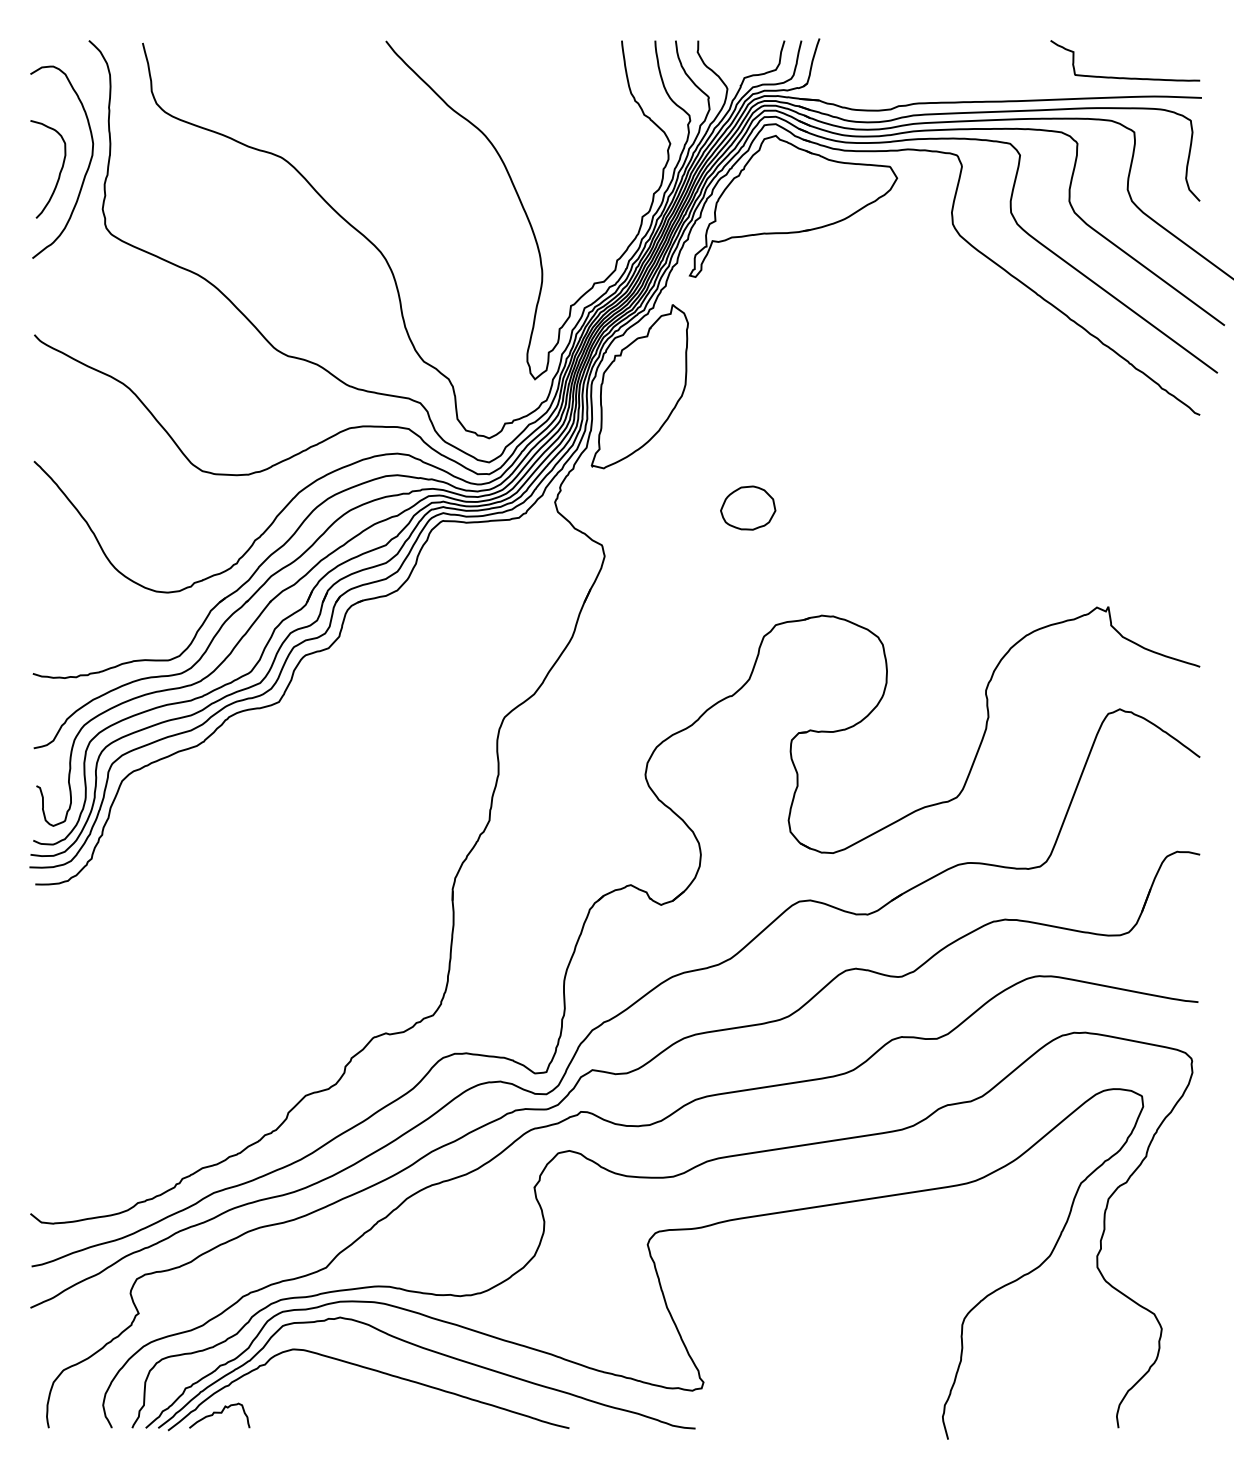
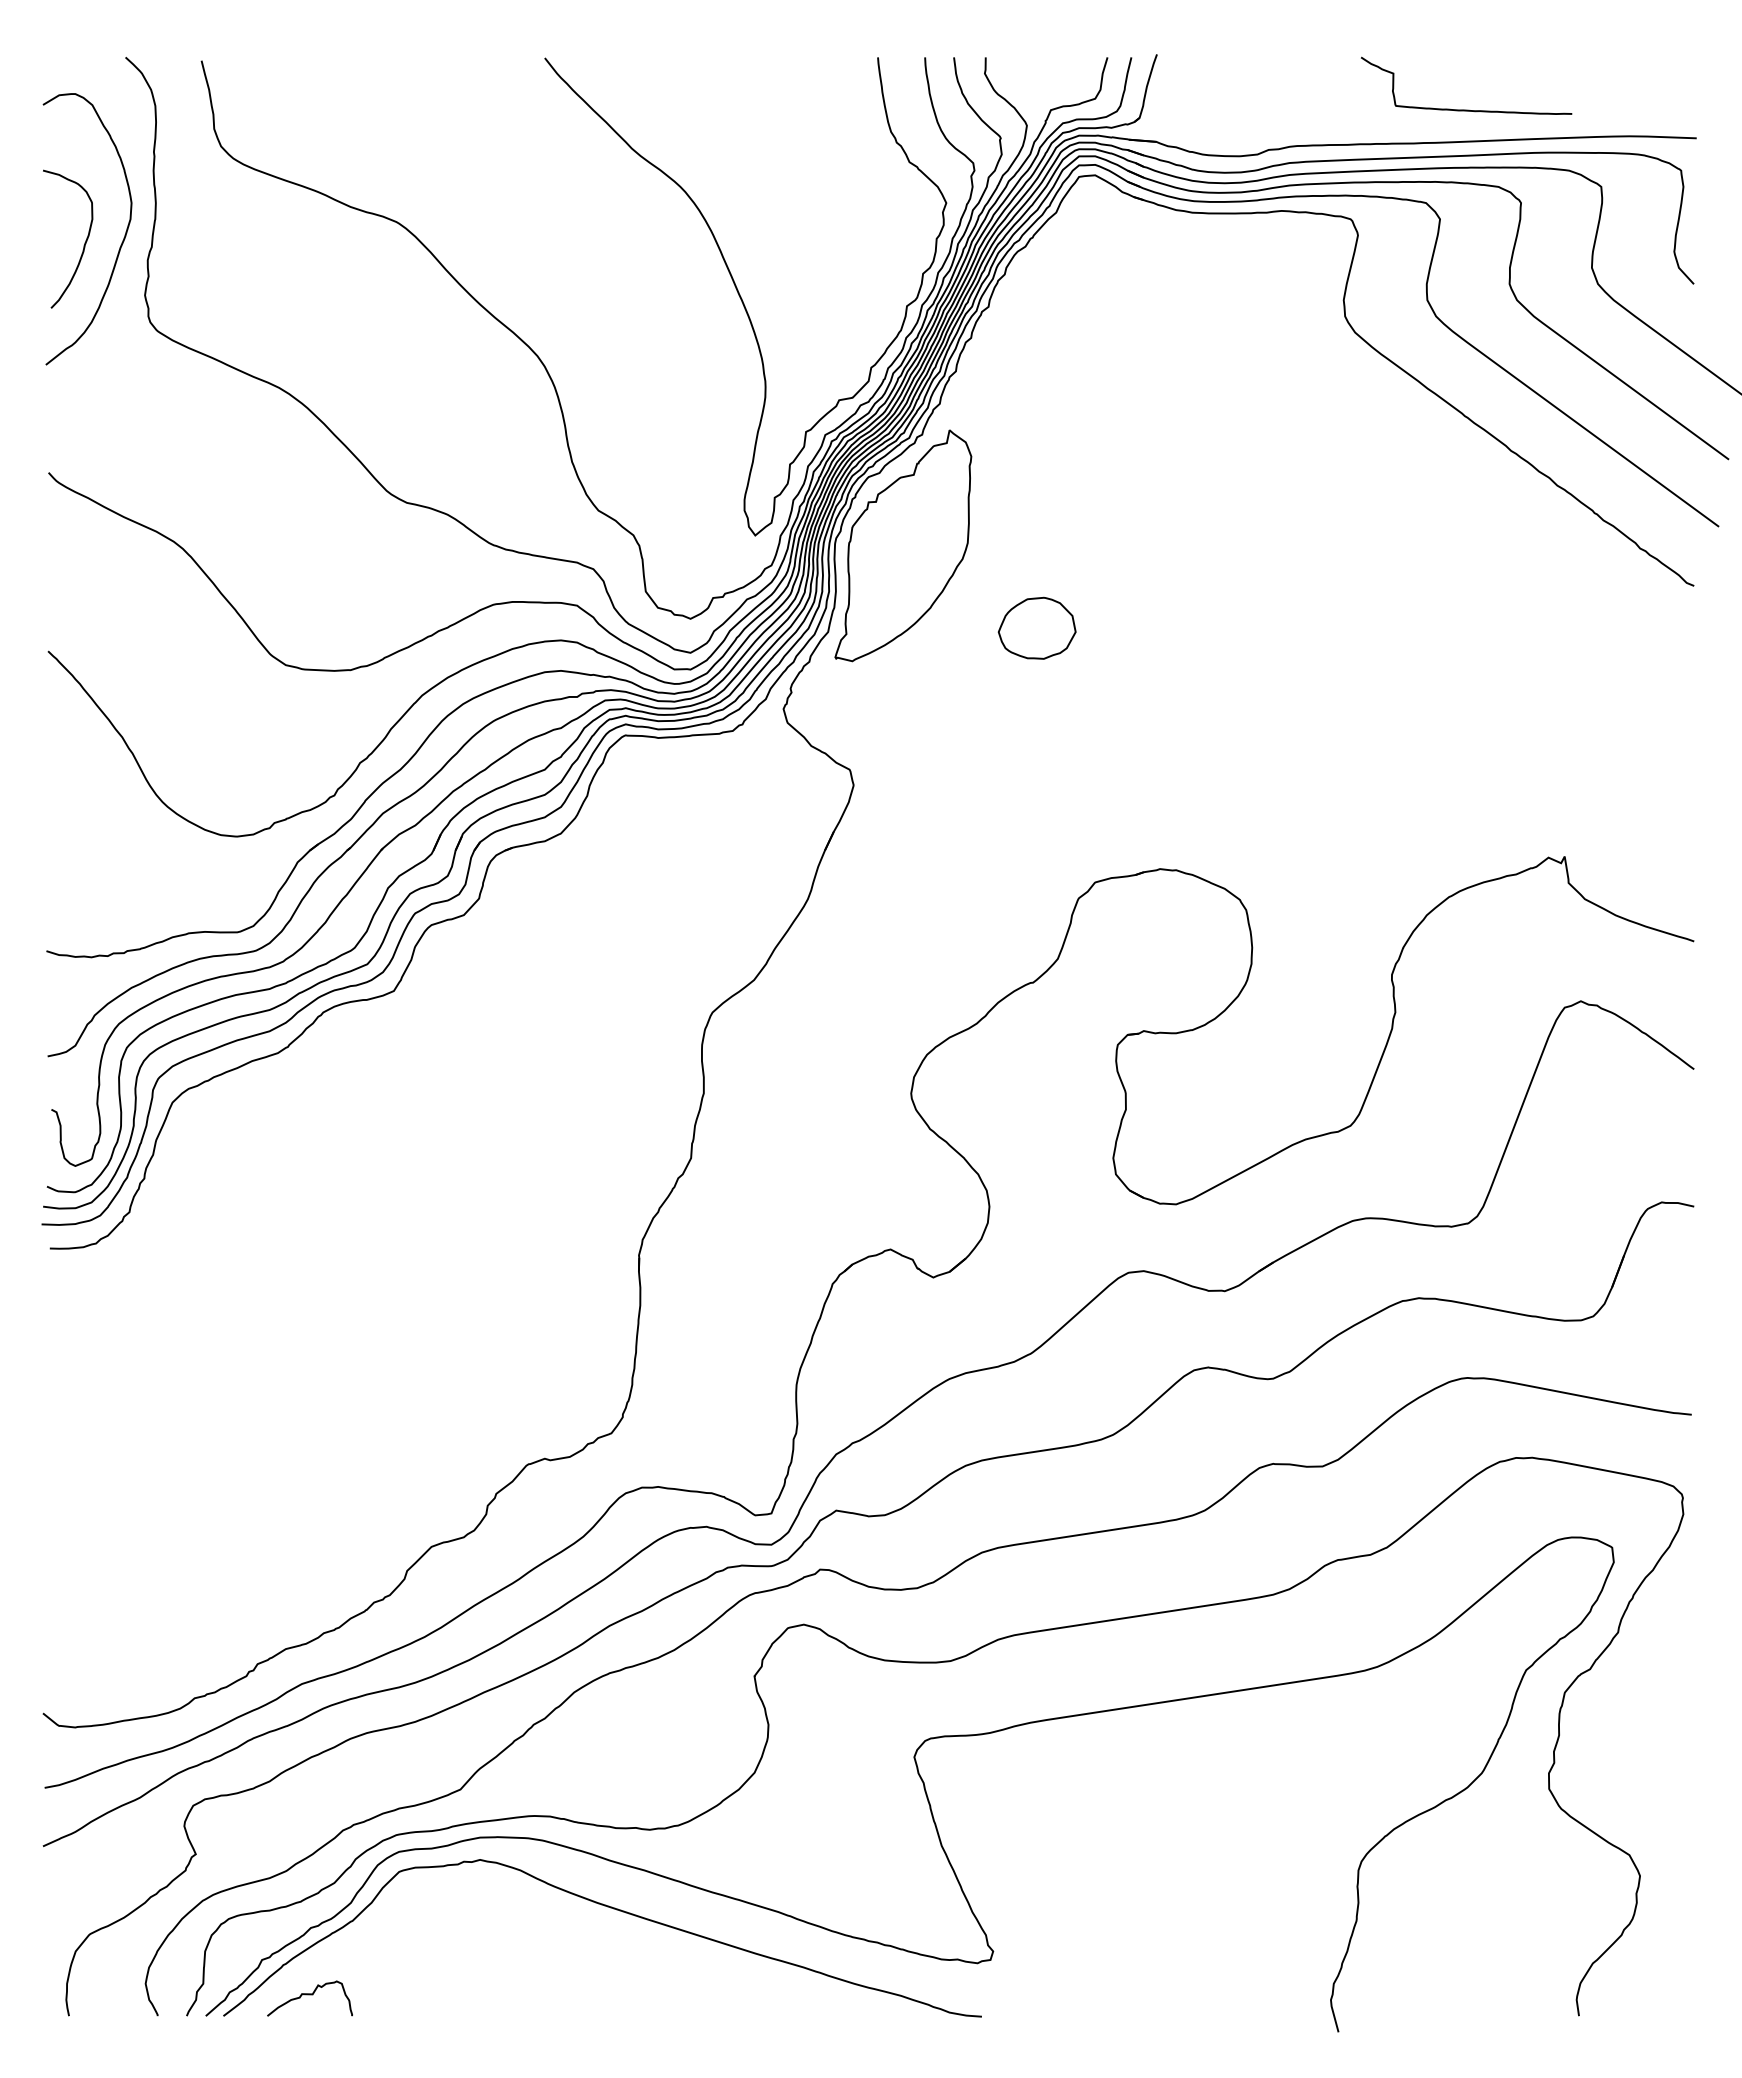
curve: (1125, 77) -> (1466, 109), moved
part: (793, 205) -> (1119, 290), removed
part: (747, 507) -> (1036, 627), moved
curve: (374, 1371) -> (528, 1935), removed

